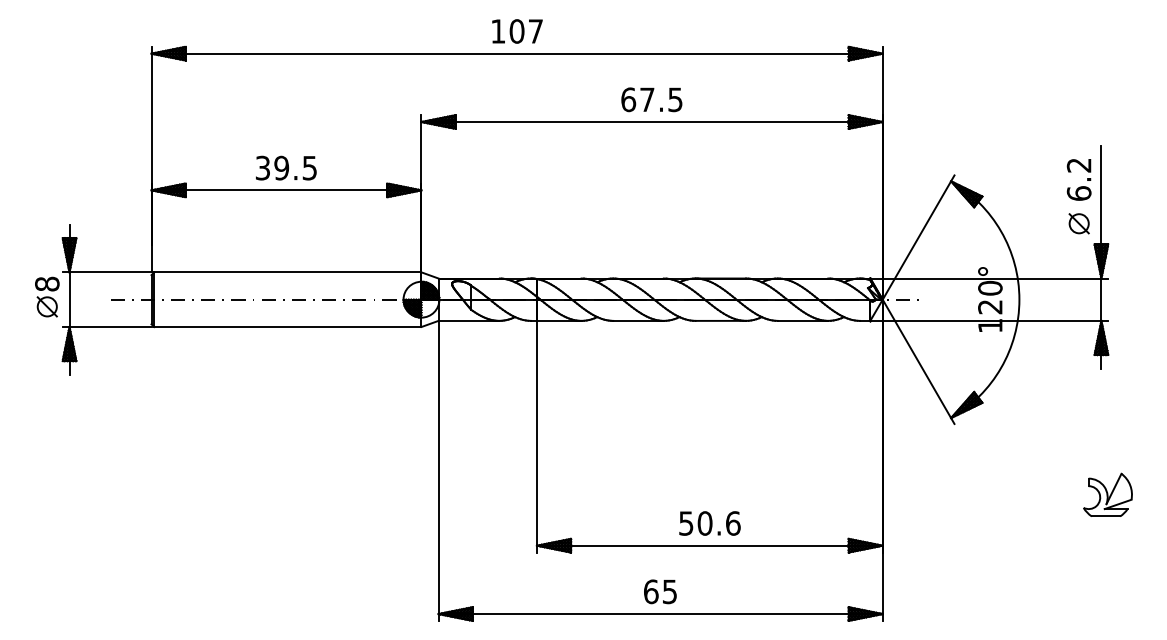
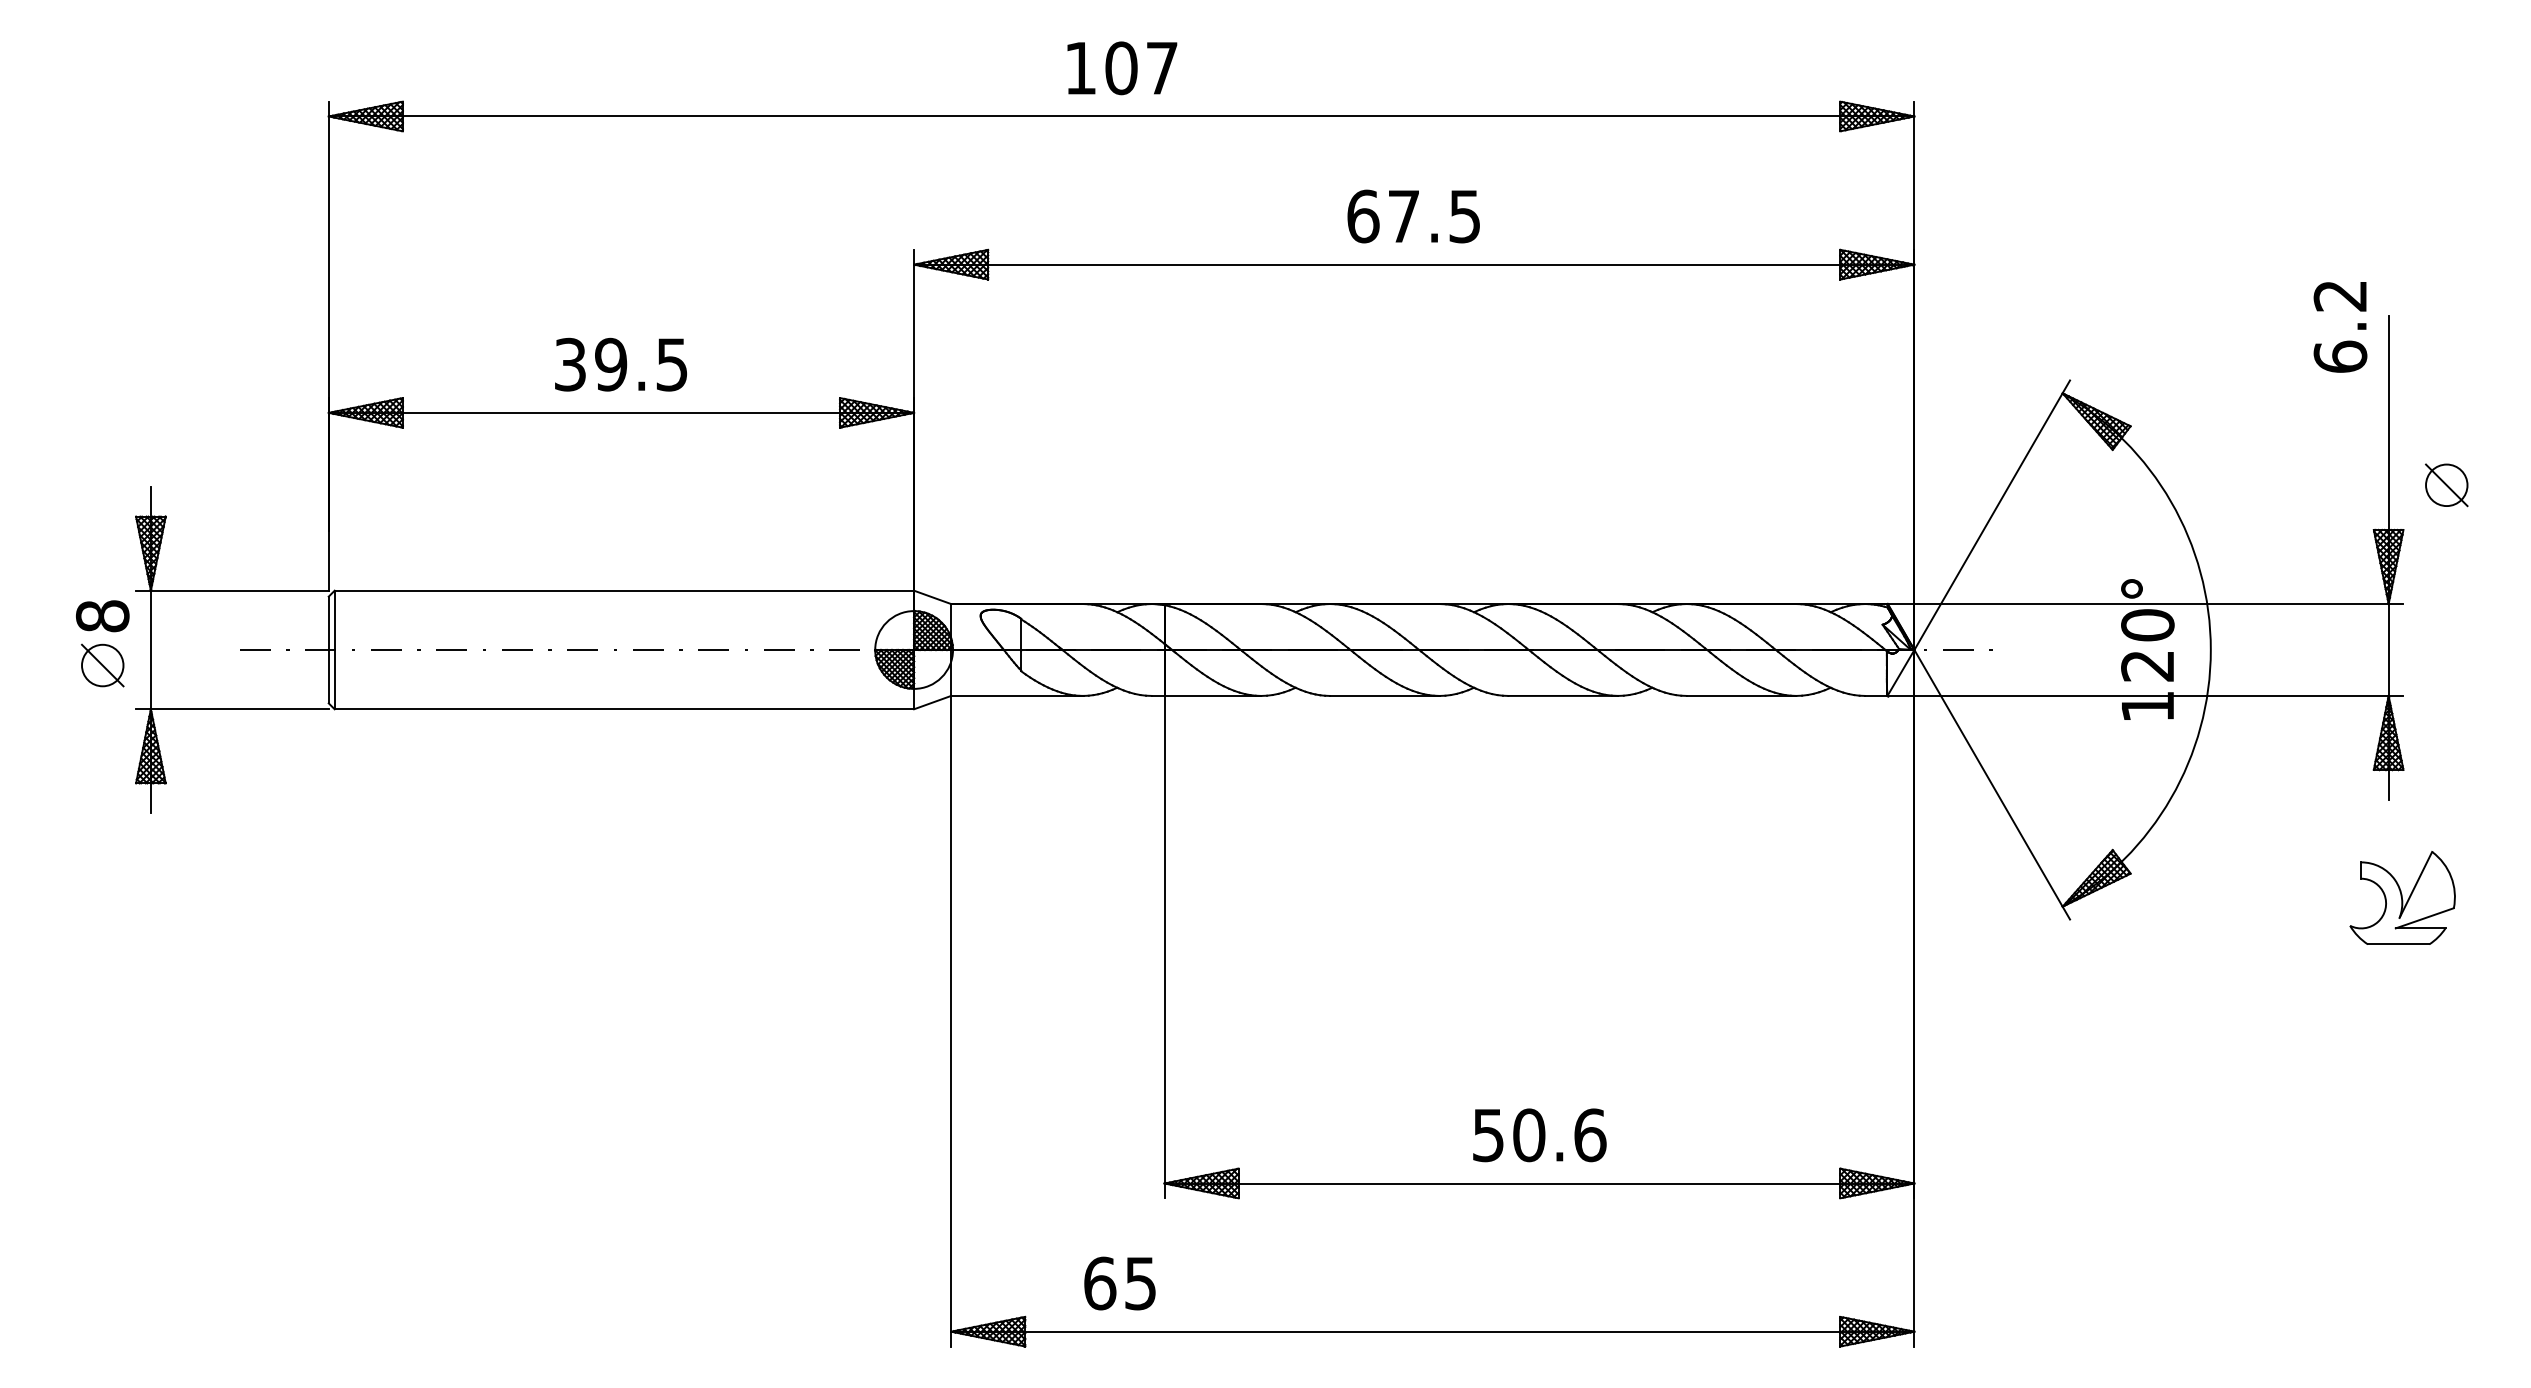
text: (1078, 179) -> (2338, 326), moved
part: (1078, 223) -> (2445, 484), moved
part: (1107, 494) -> (2401, 896), moved
text: (660, 591) -> (1120, 1282), moved

